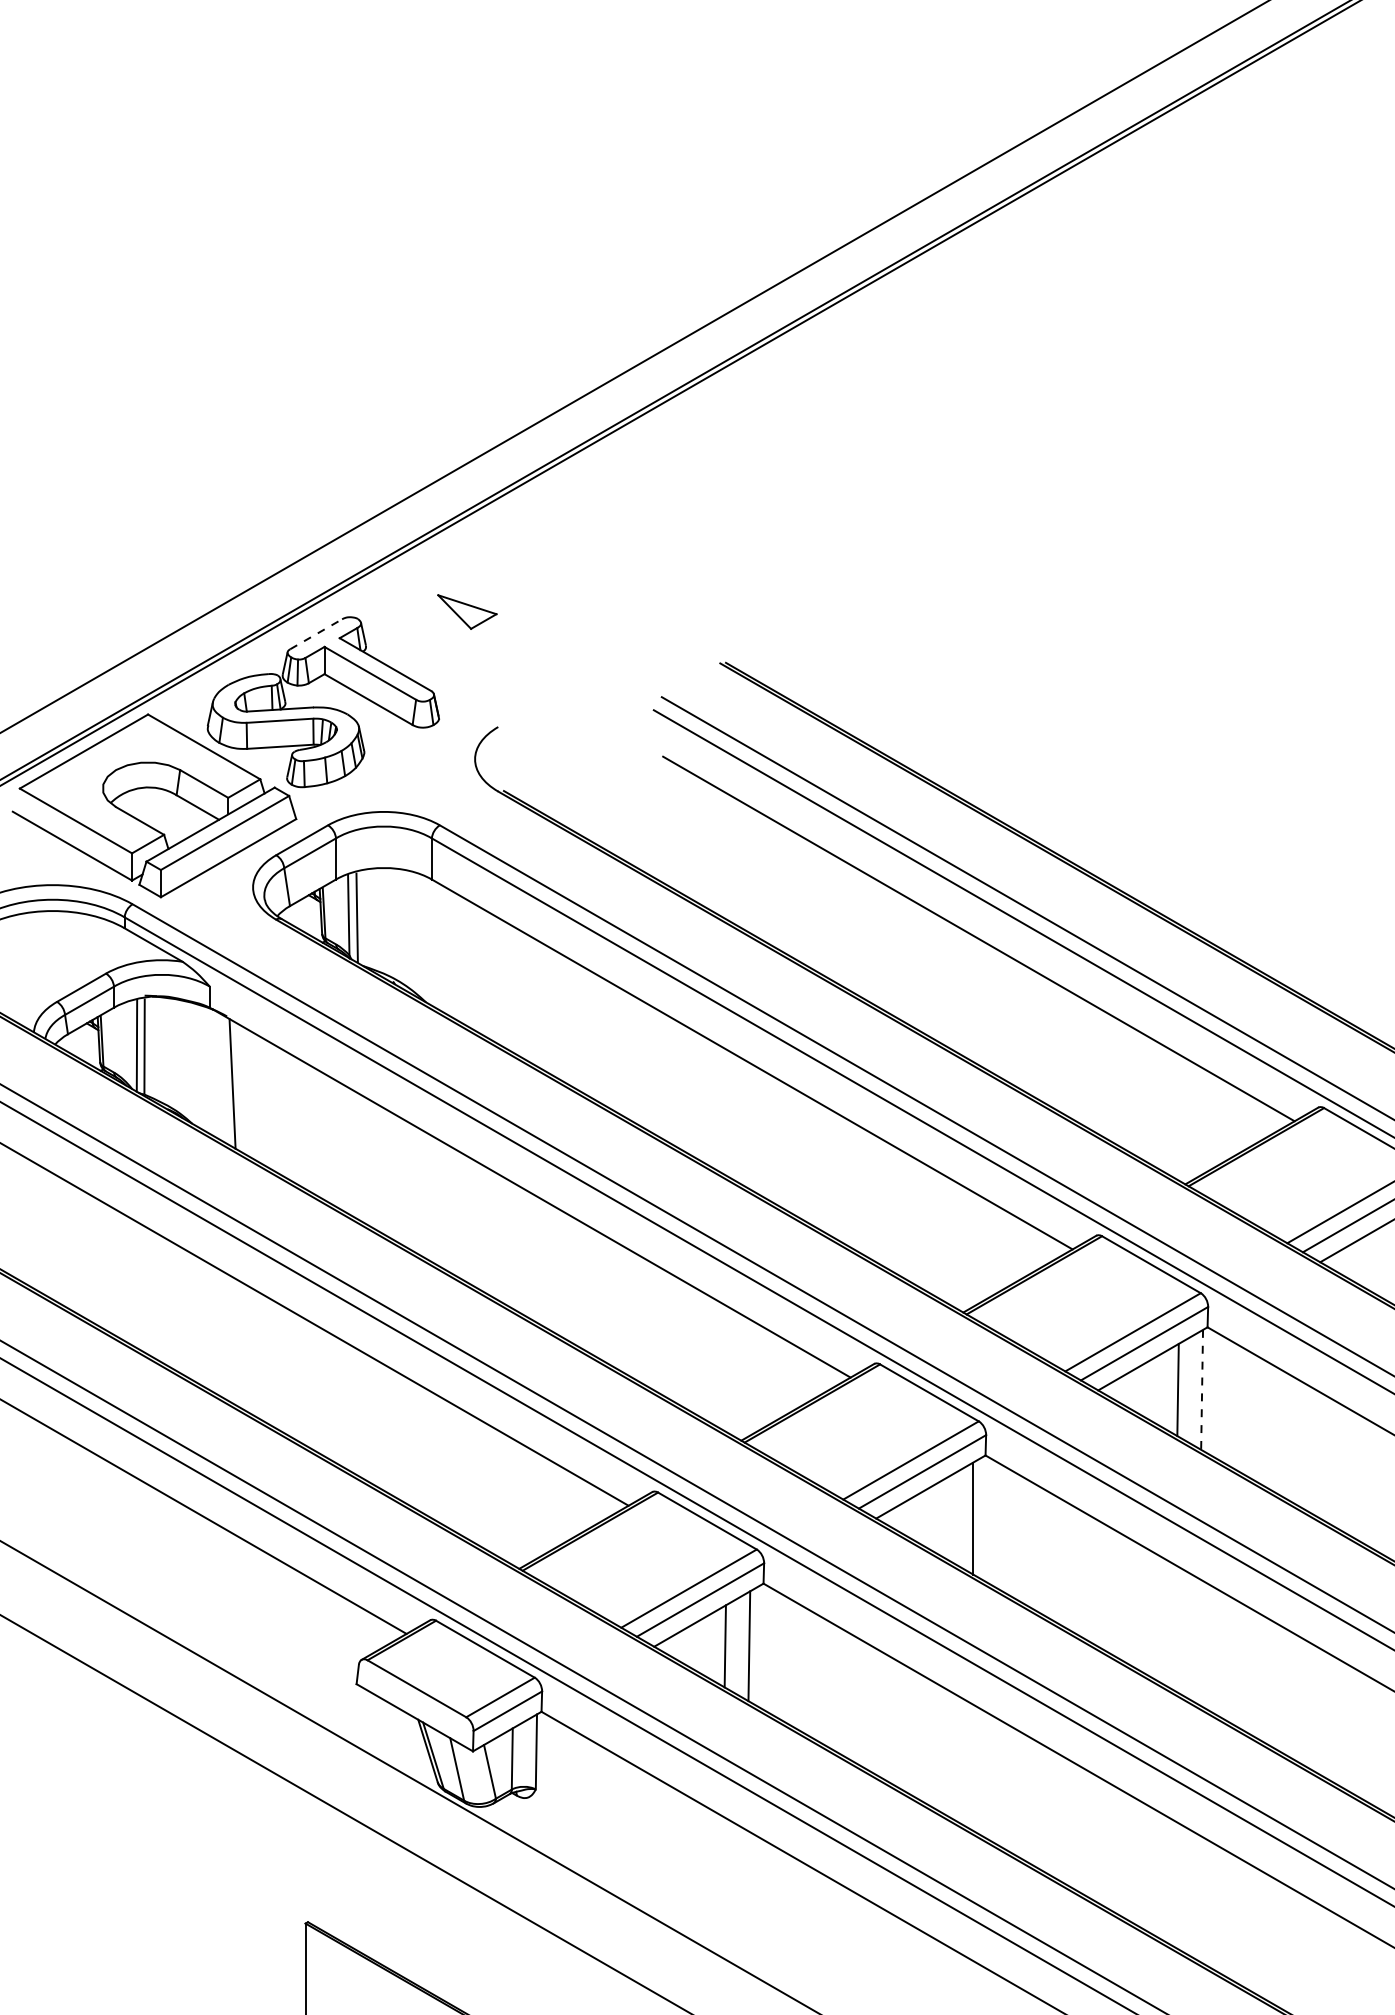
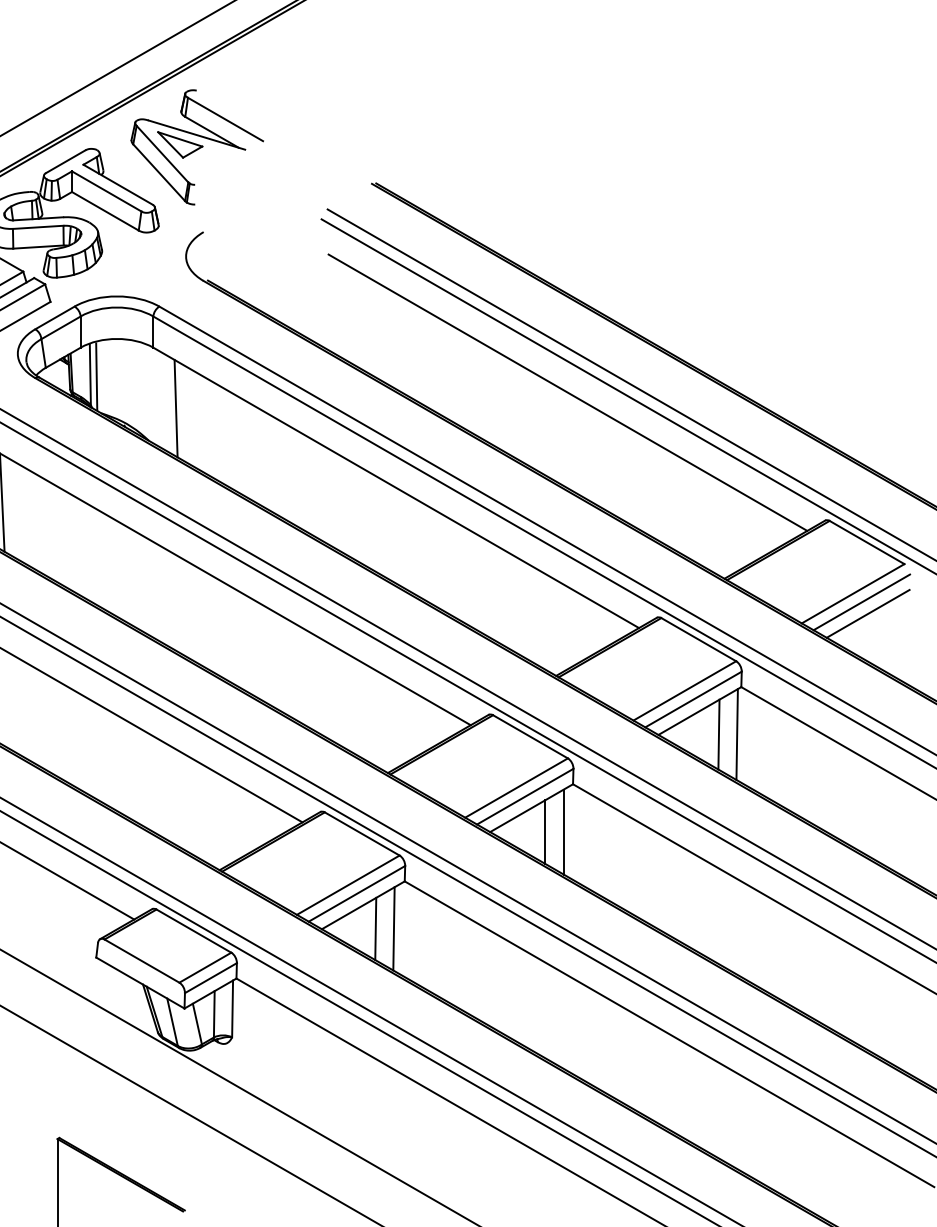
part: (493, 601) -> (200, 136), added
line: (316, 634) -> (65, 161), dashed -> solid
line: (461, 959) -> (175, 408), added
line: (1202, 1389) -> (737, 734), dashed -> solid
line: (949, 1518) -> (545, 832), added

